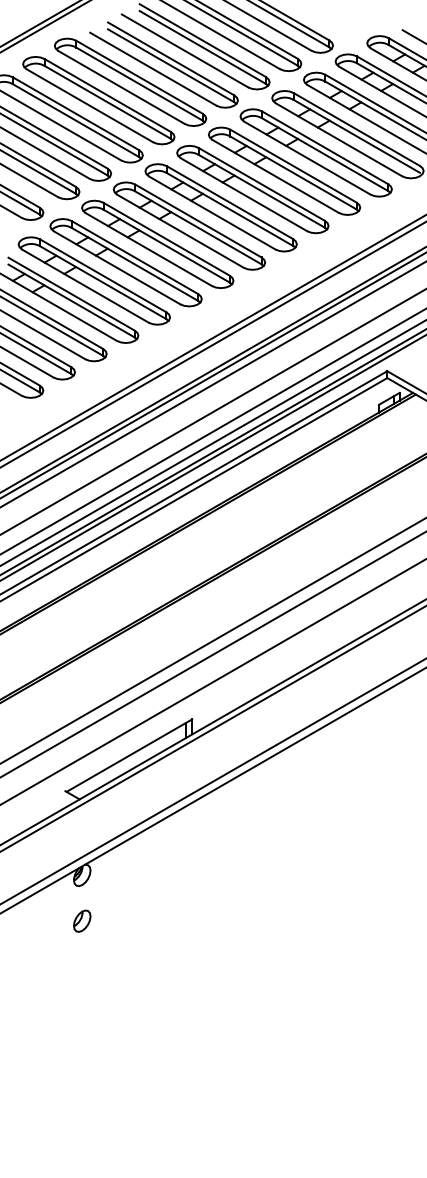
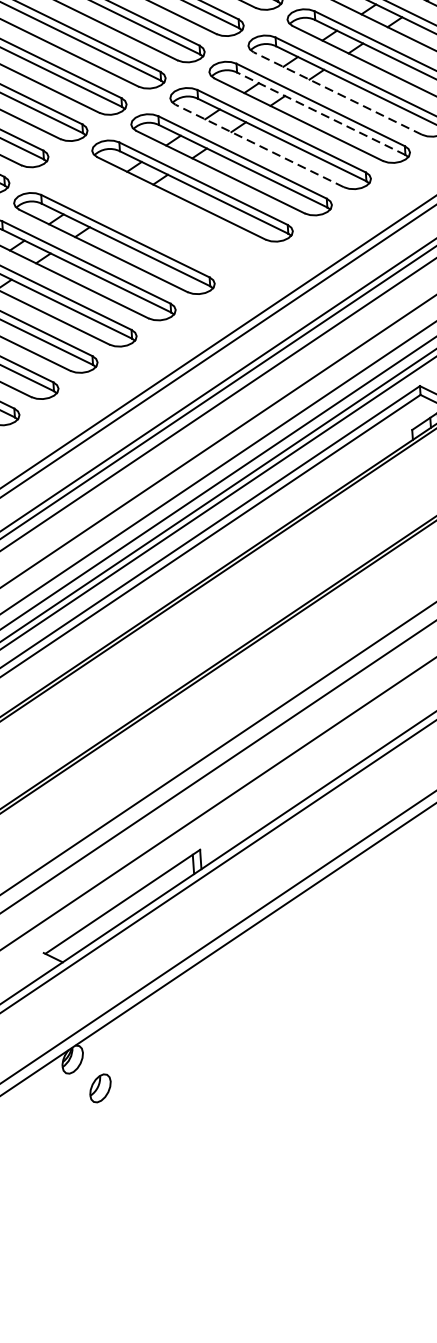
line: (339, 139) -> (338, 93), solid -> dashed
line: (325, 154) -> (321, 113), solid -> dashed
line: (275, 176) -> (259, 146), solid -> dashed
part: (189, 225) -> (153, 216), removed
part: (82, 920) -> (100, 1087), moved

